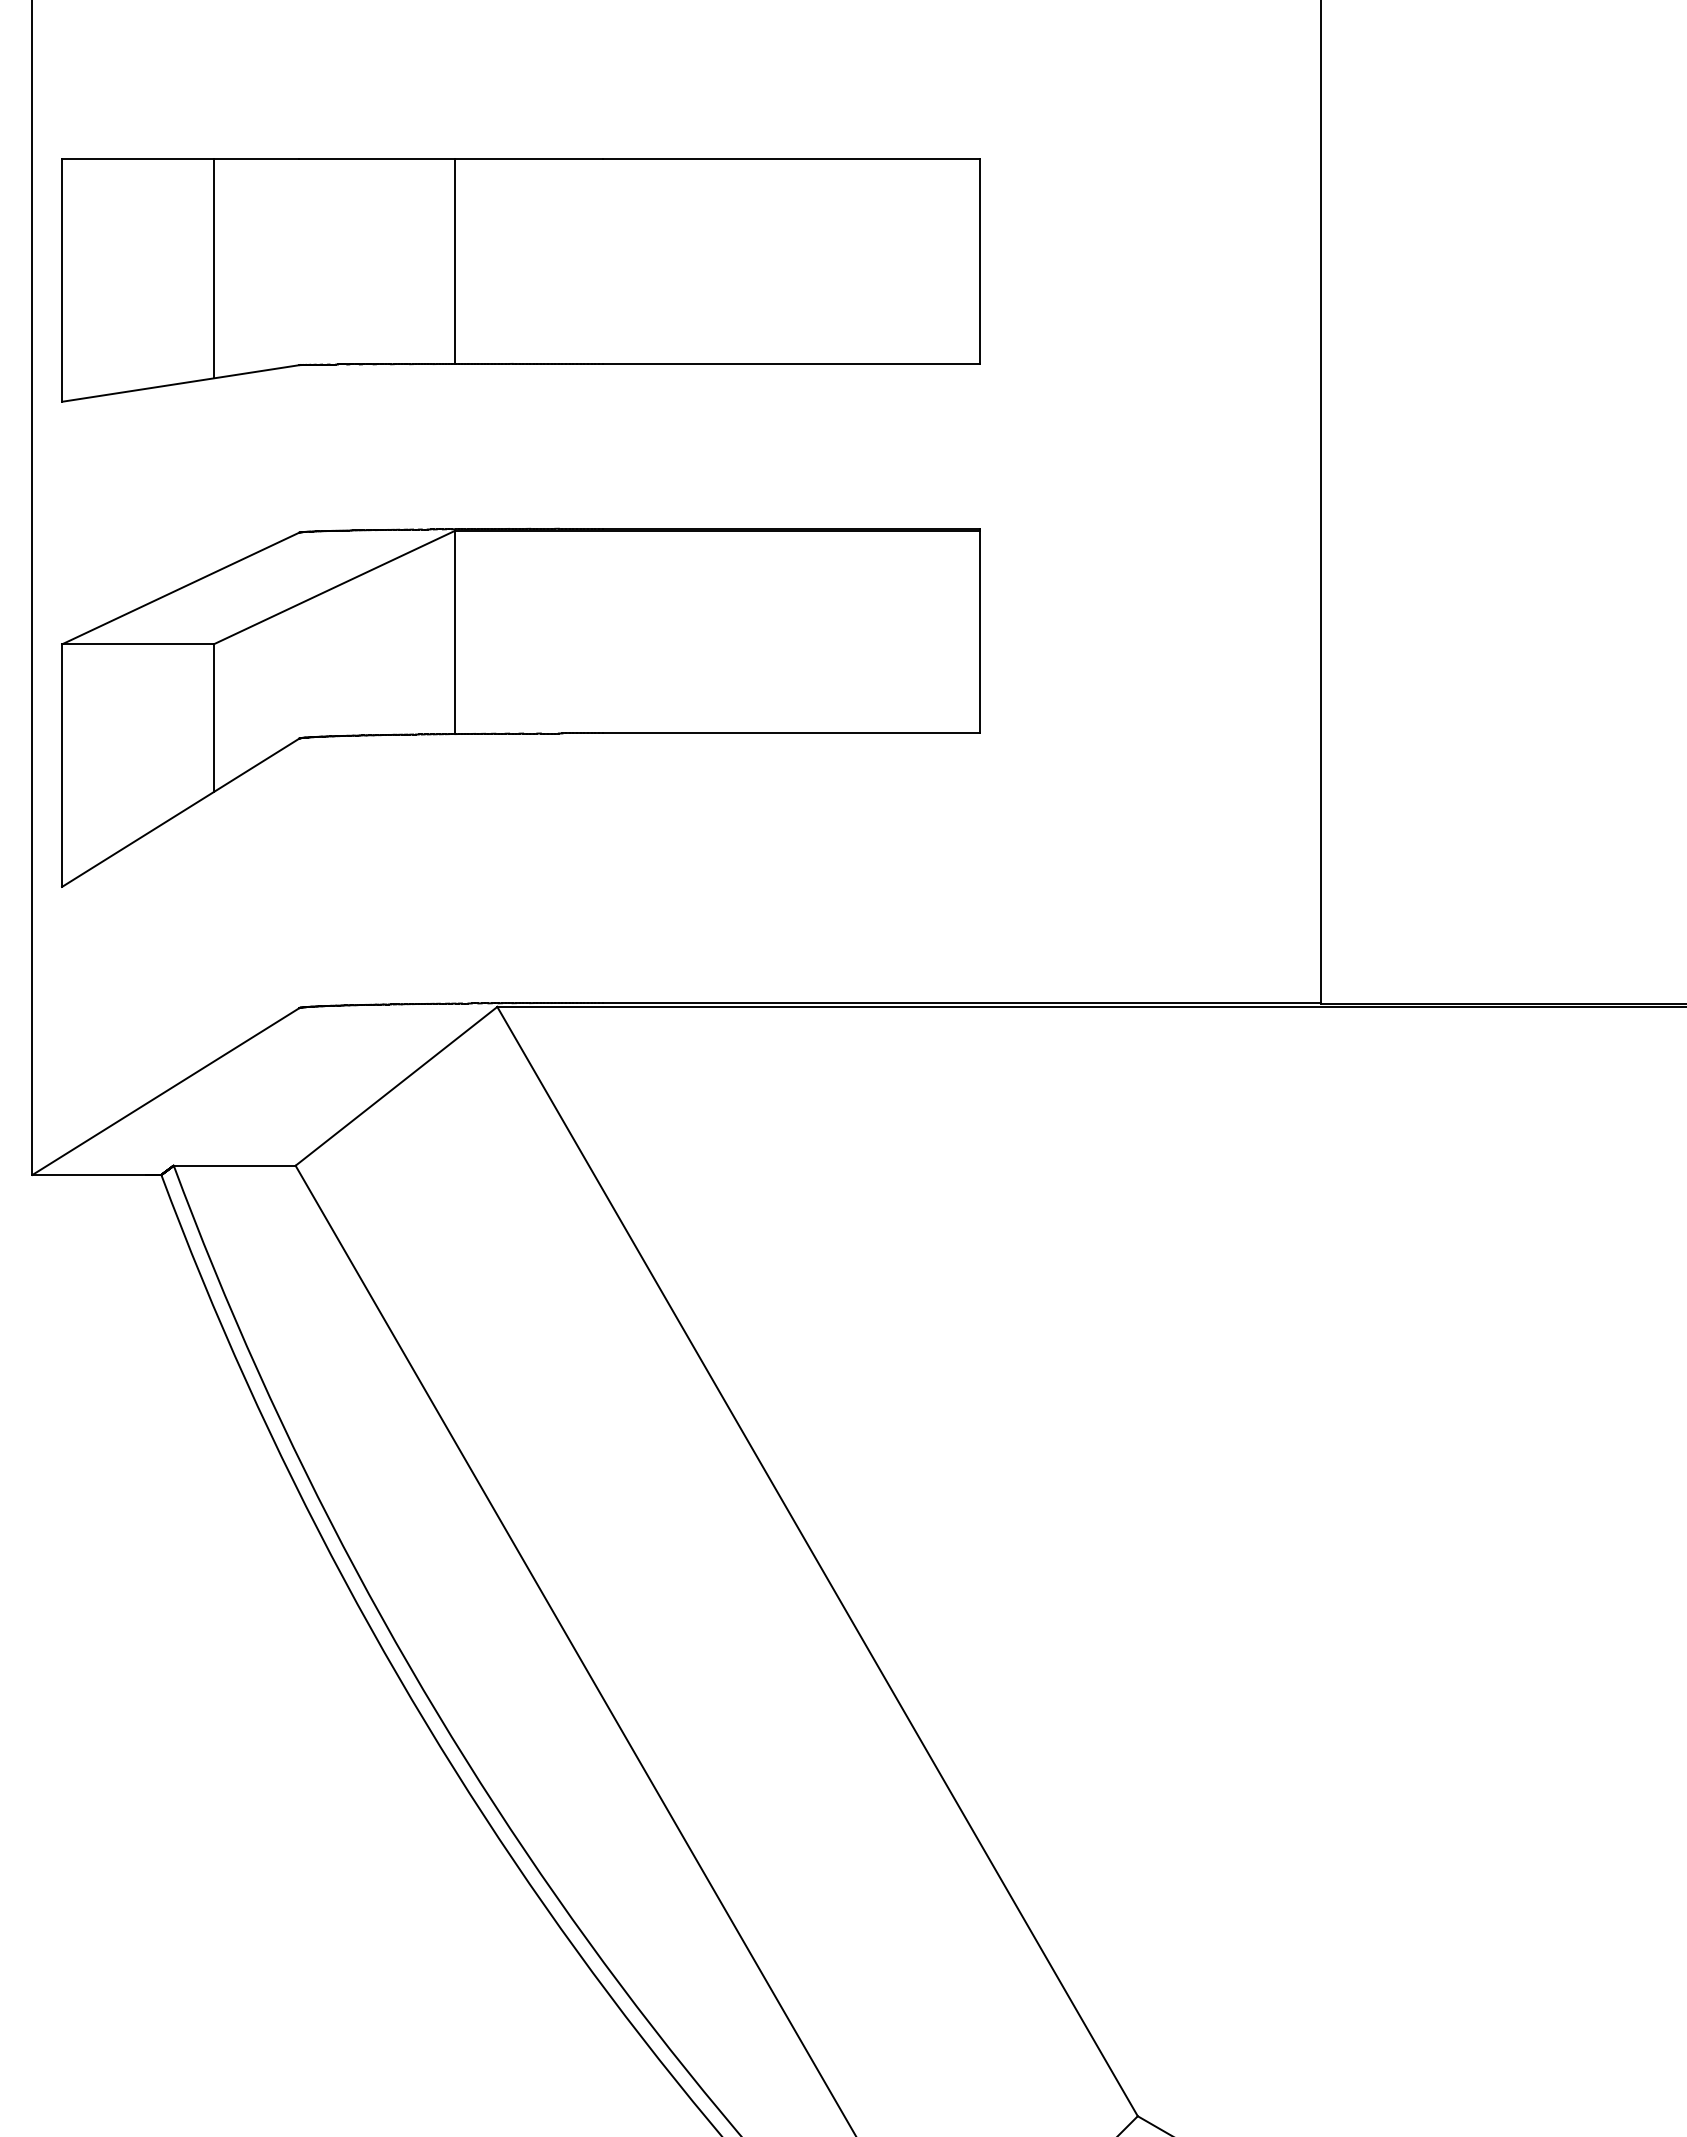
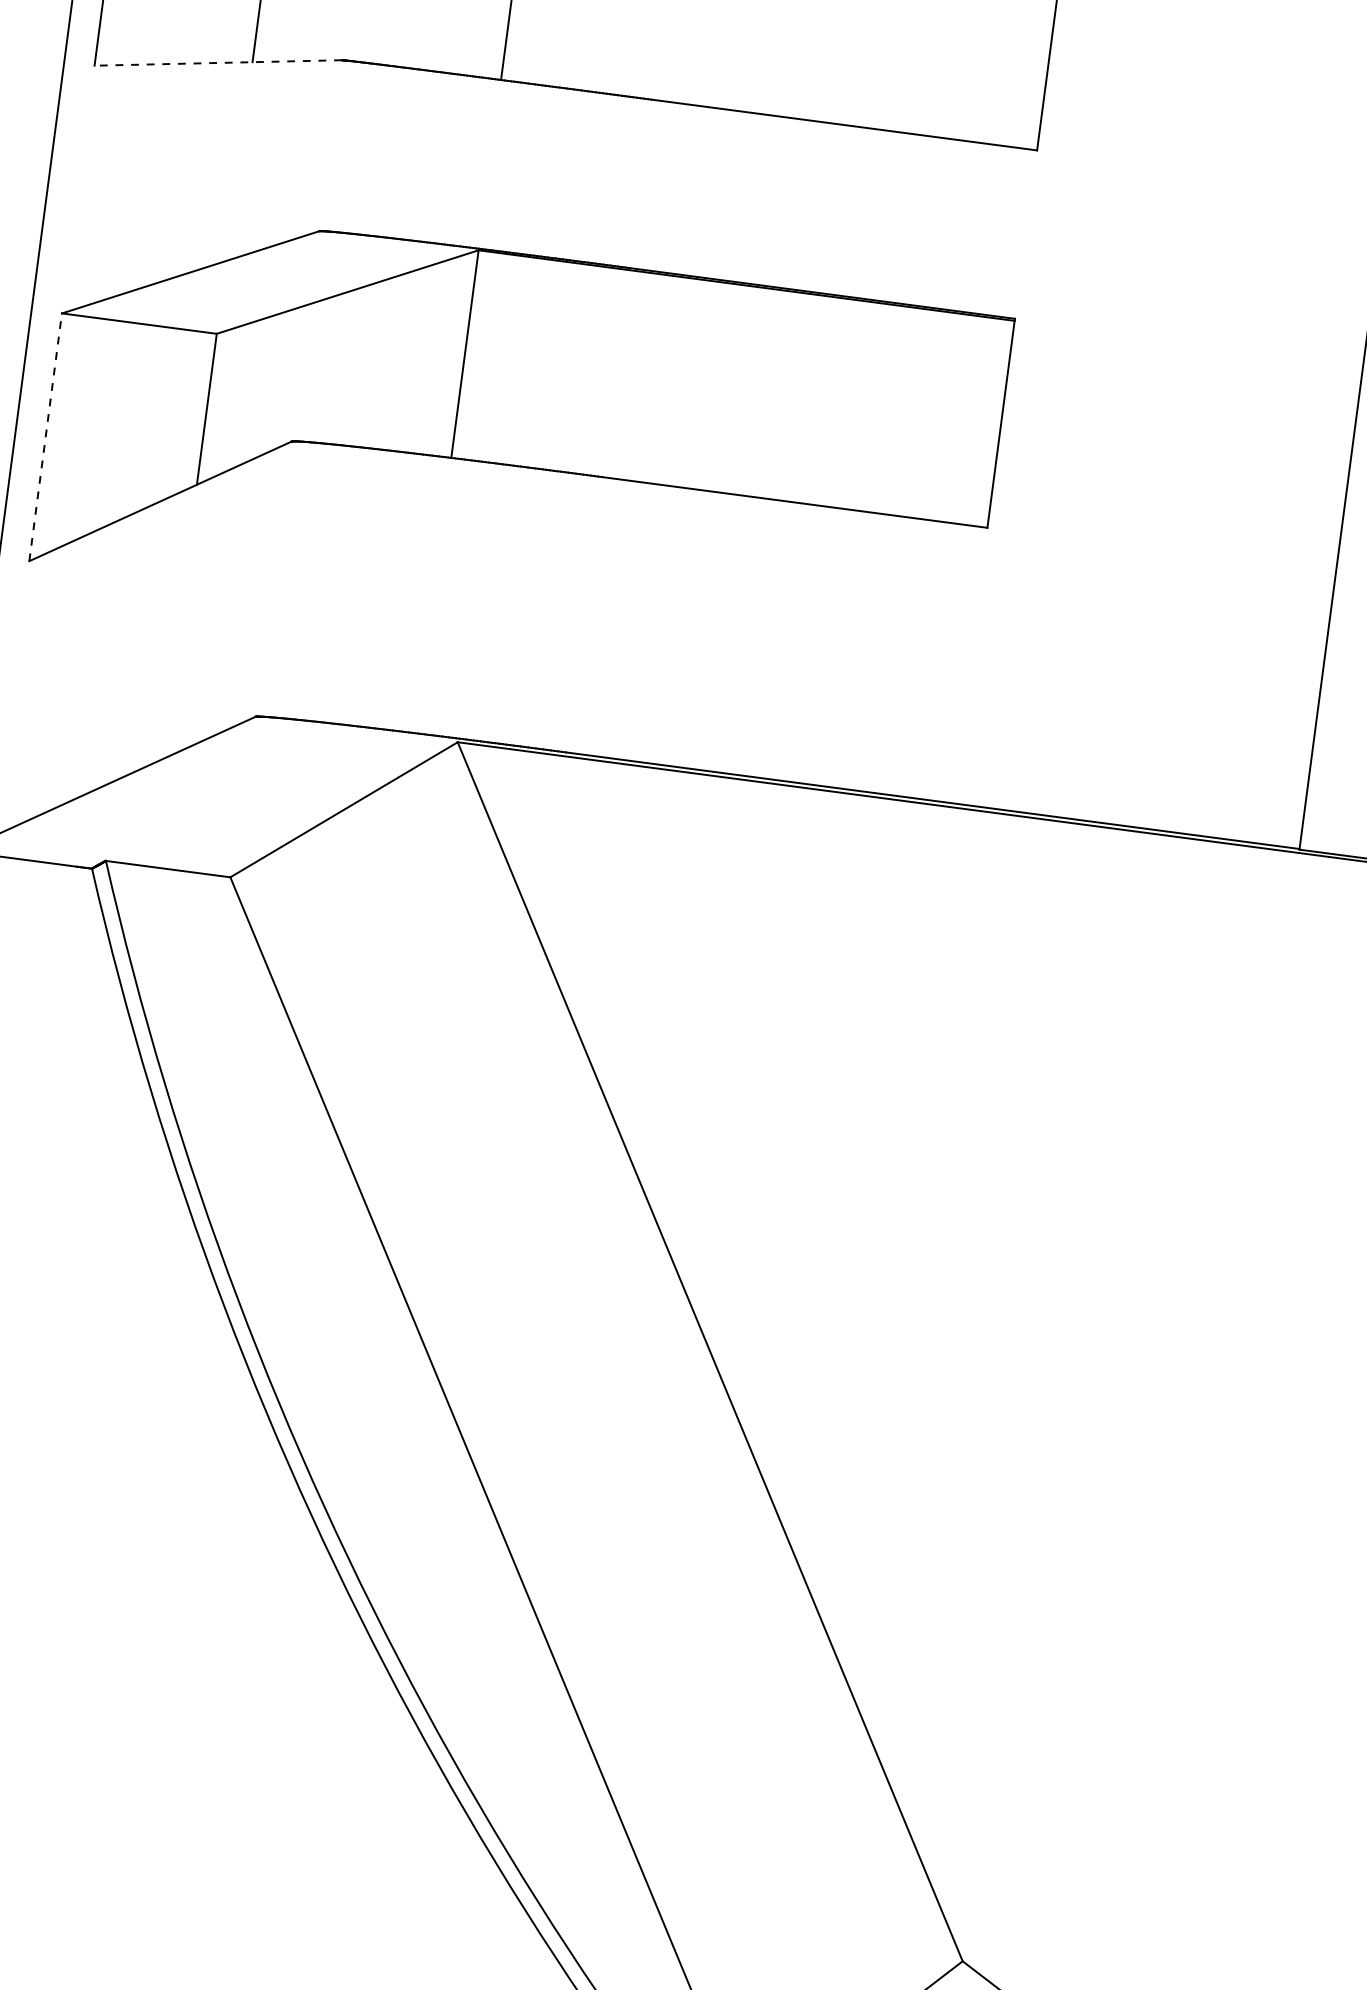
line: (180, 383) -> (217, 62), solid -> dashed
line: (62, 765) -> (46, 437), solid -> dashed

